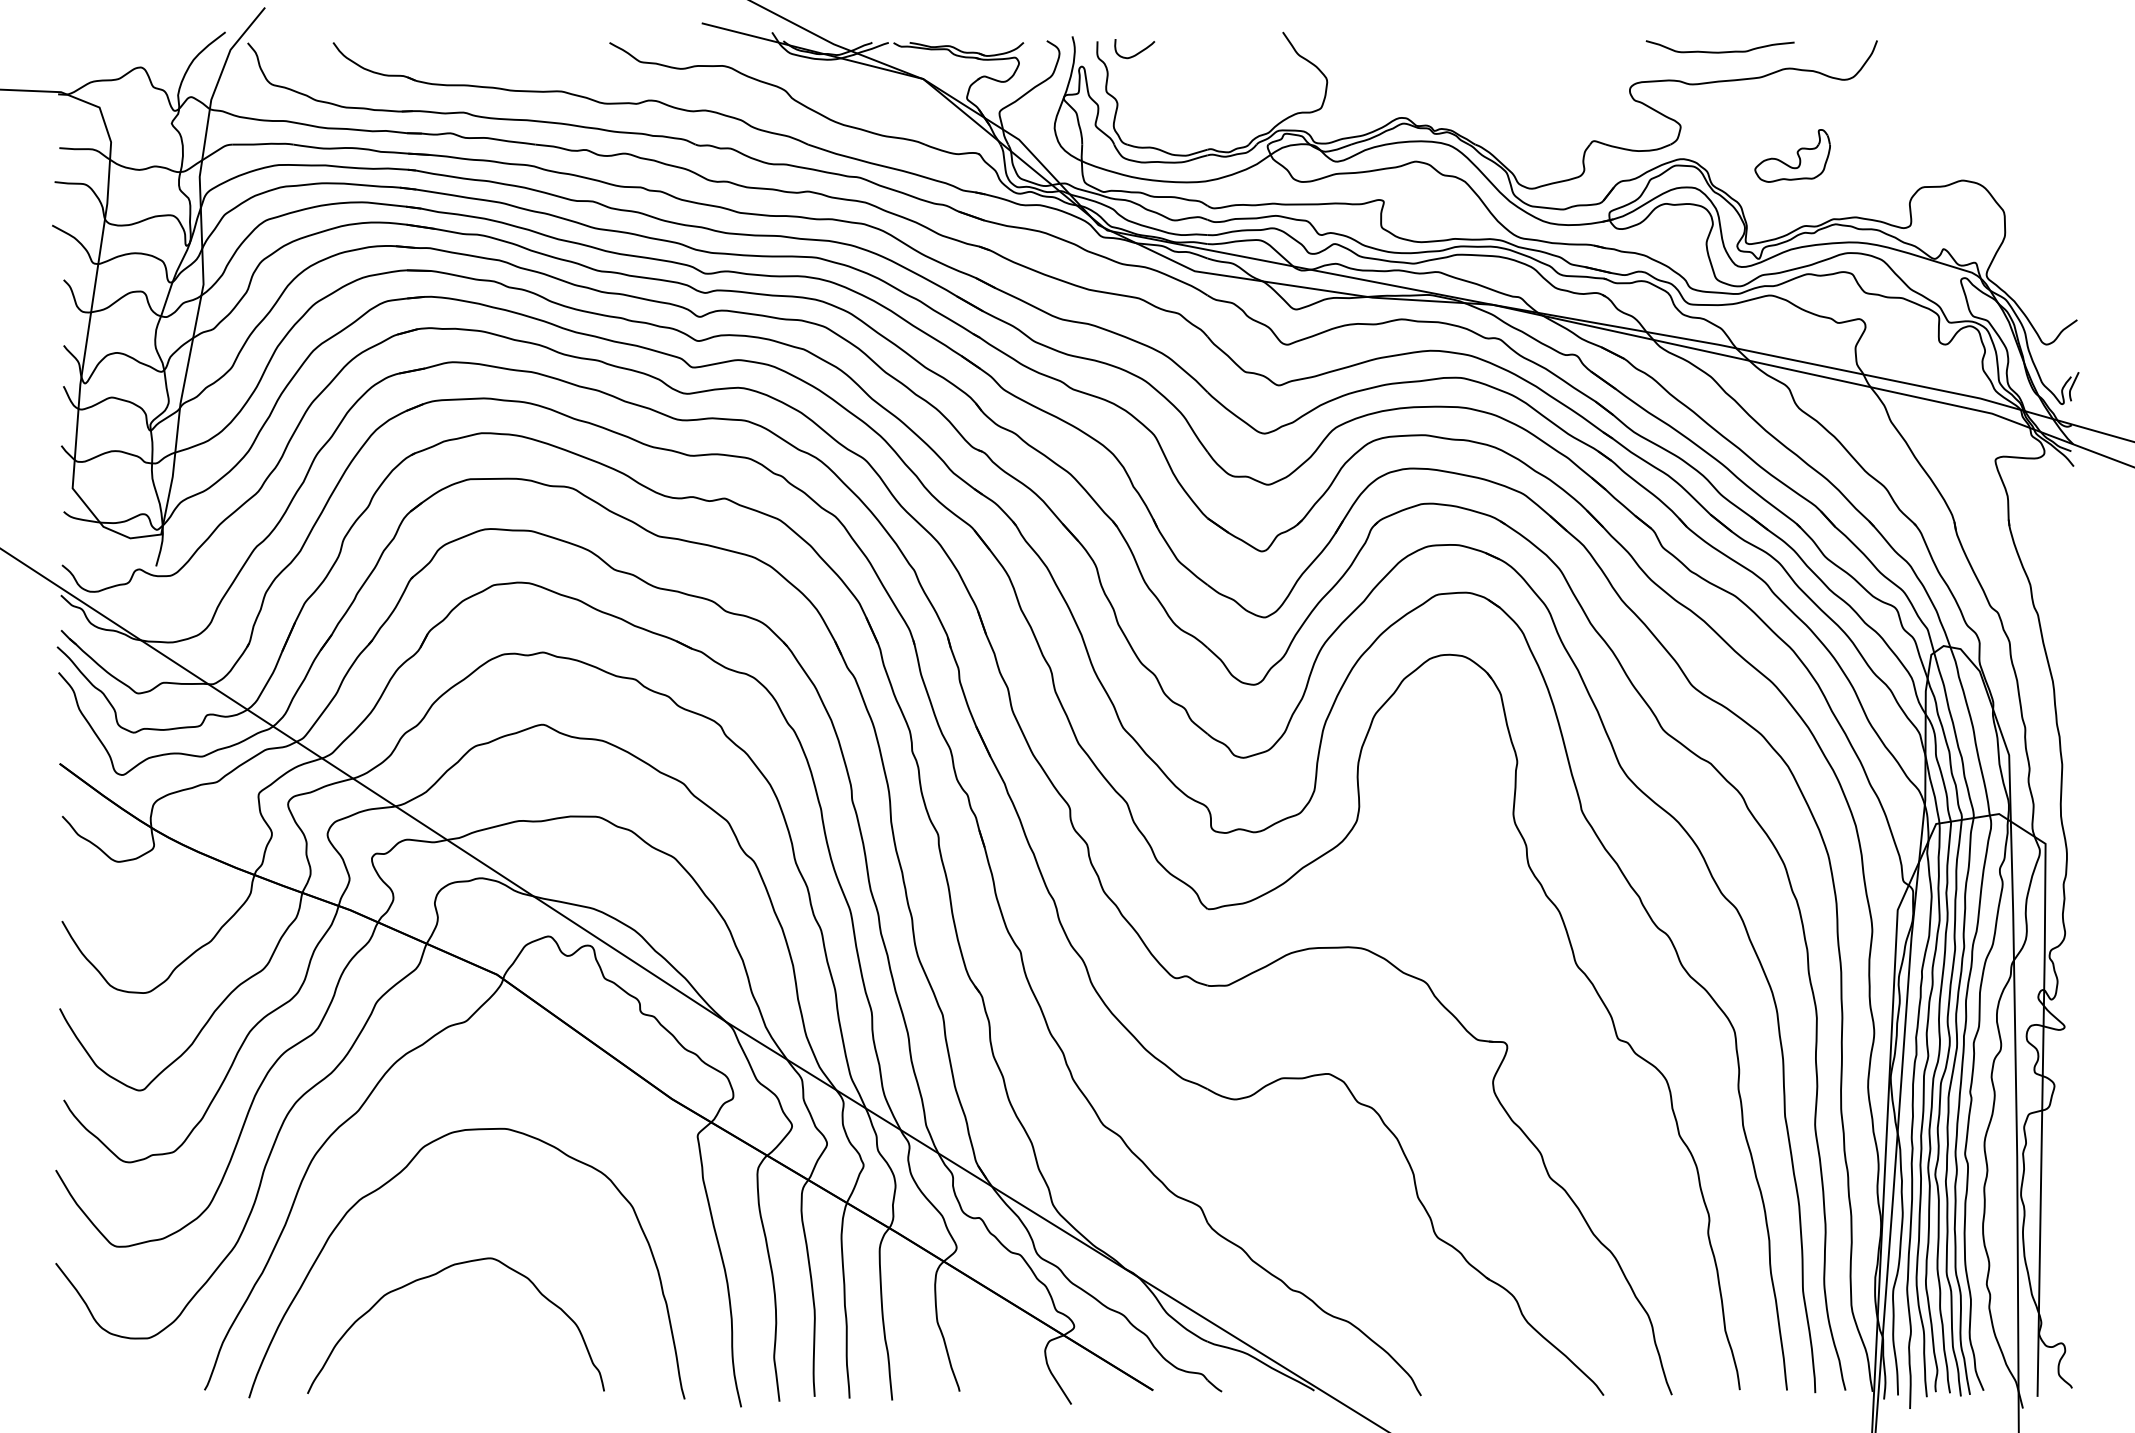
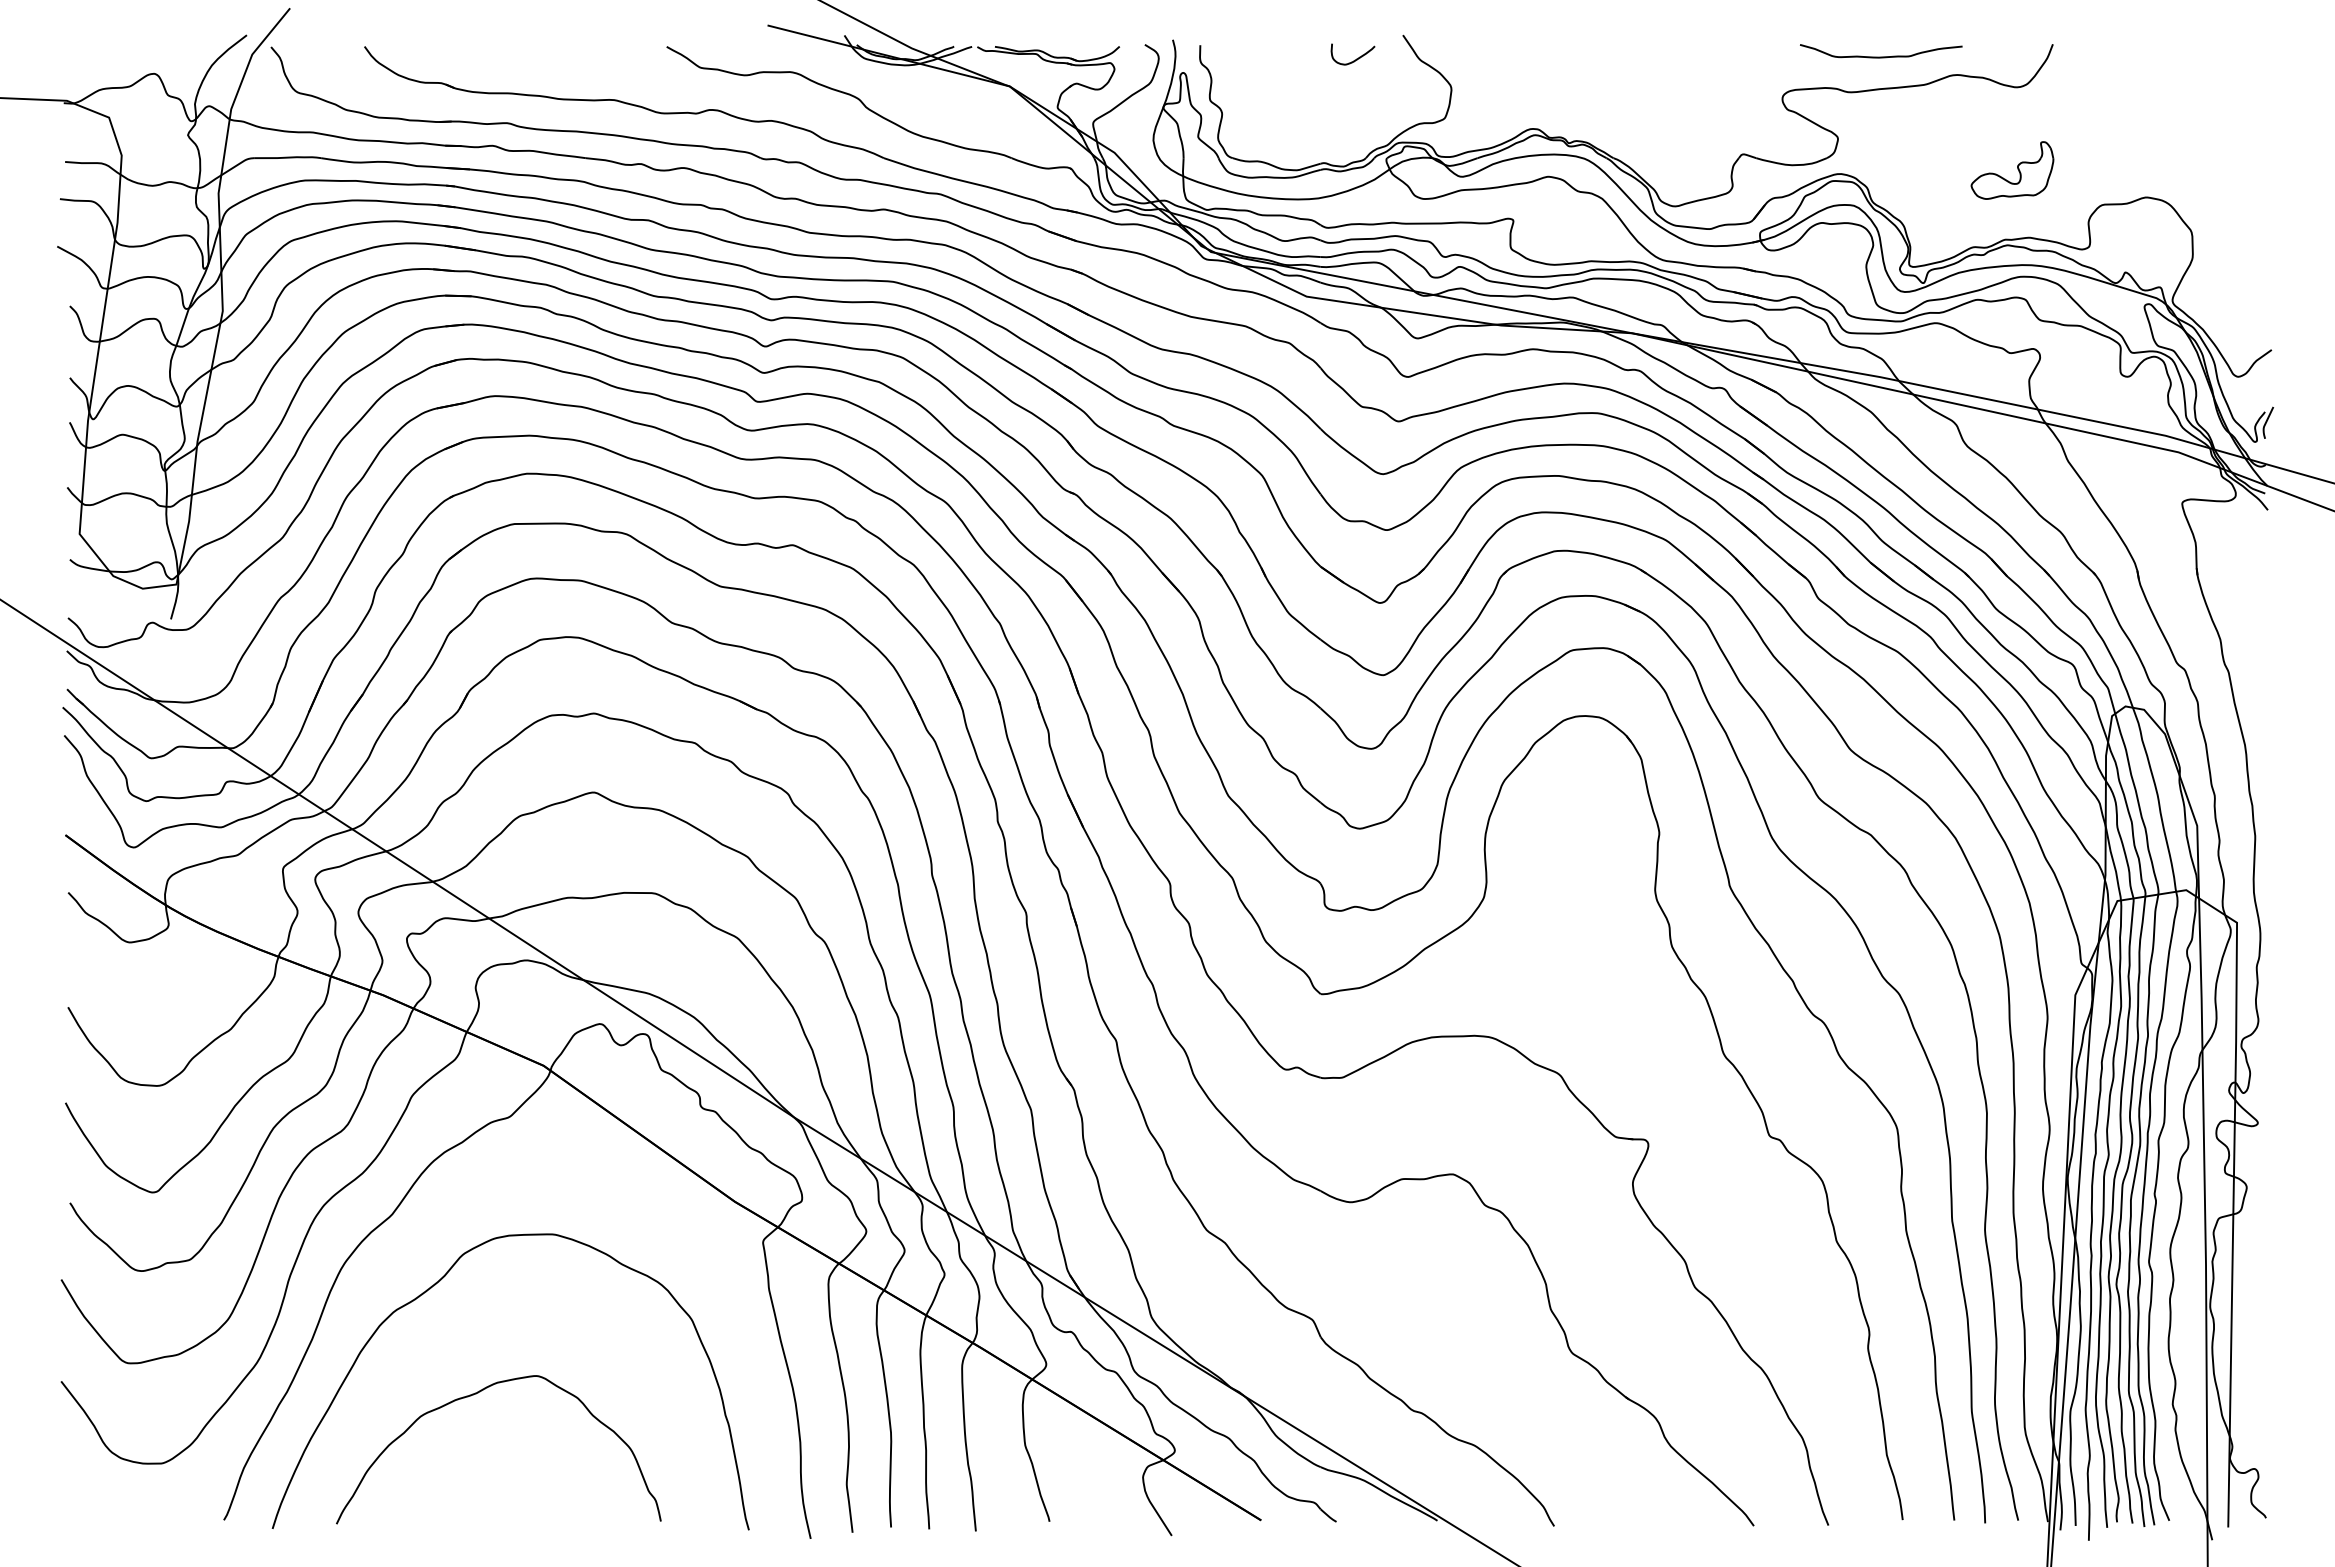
curve: (1137, 52) -> (1356, 58), moved
part: (1792, 155) -> (2012, 170), moved

